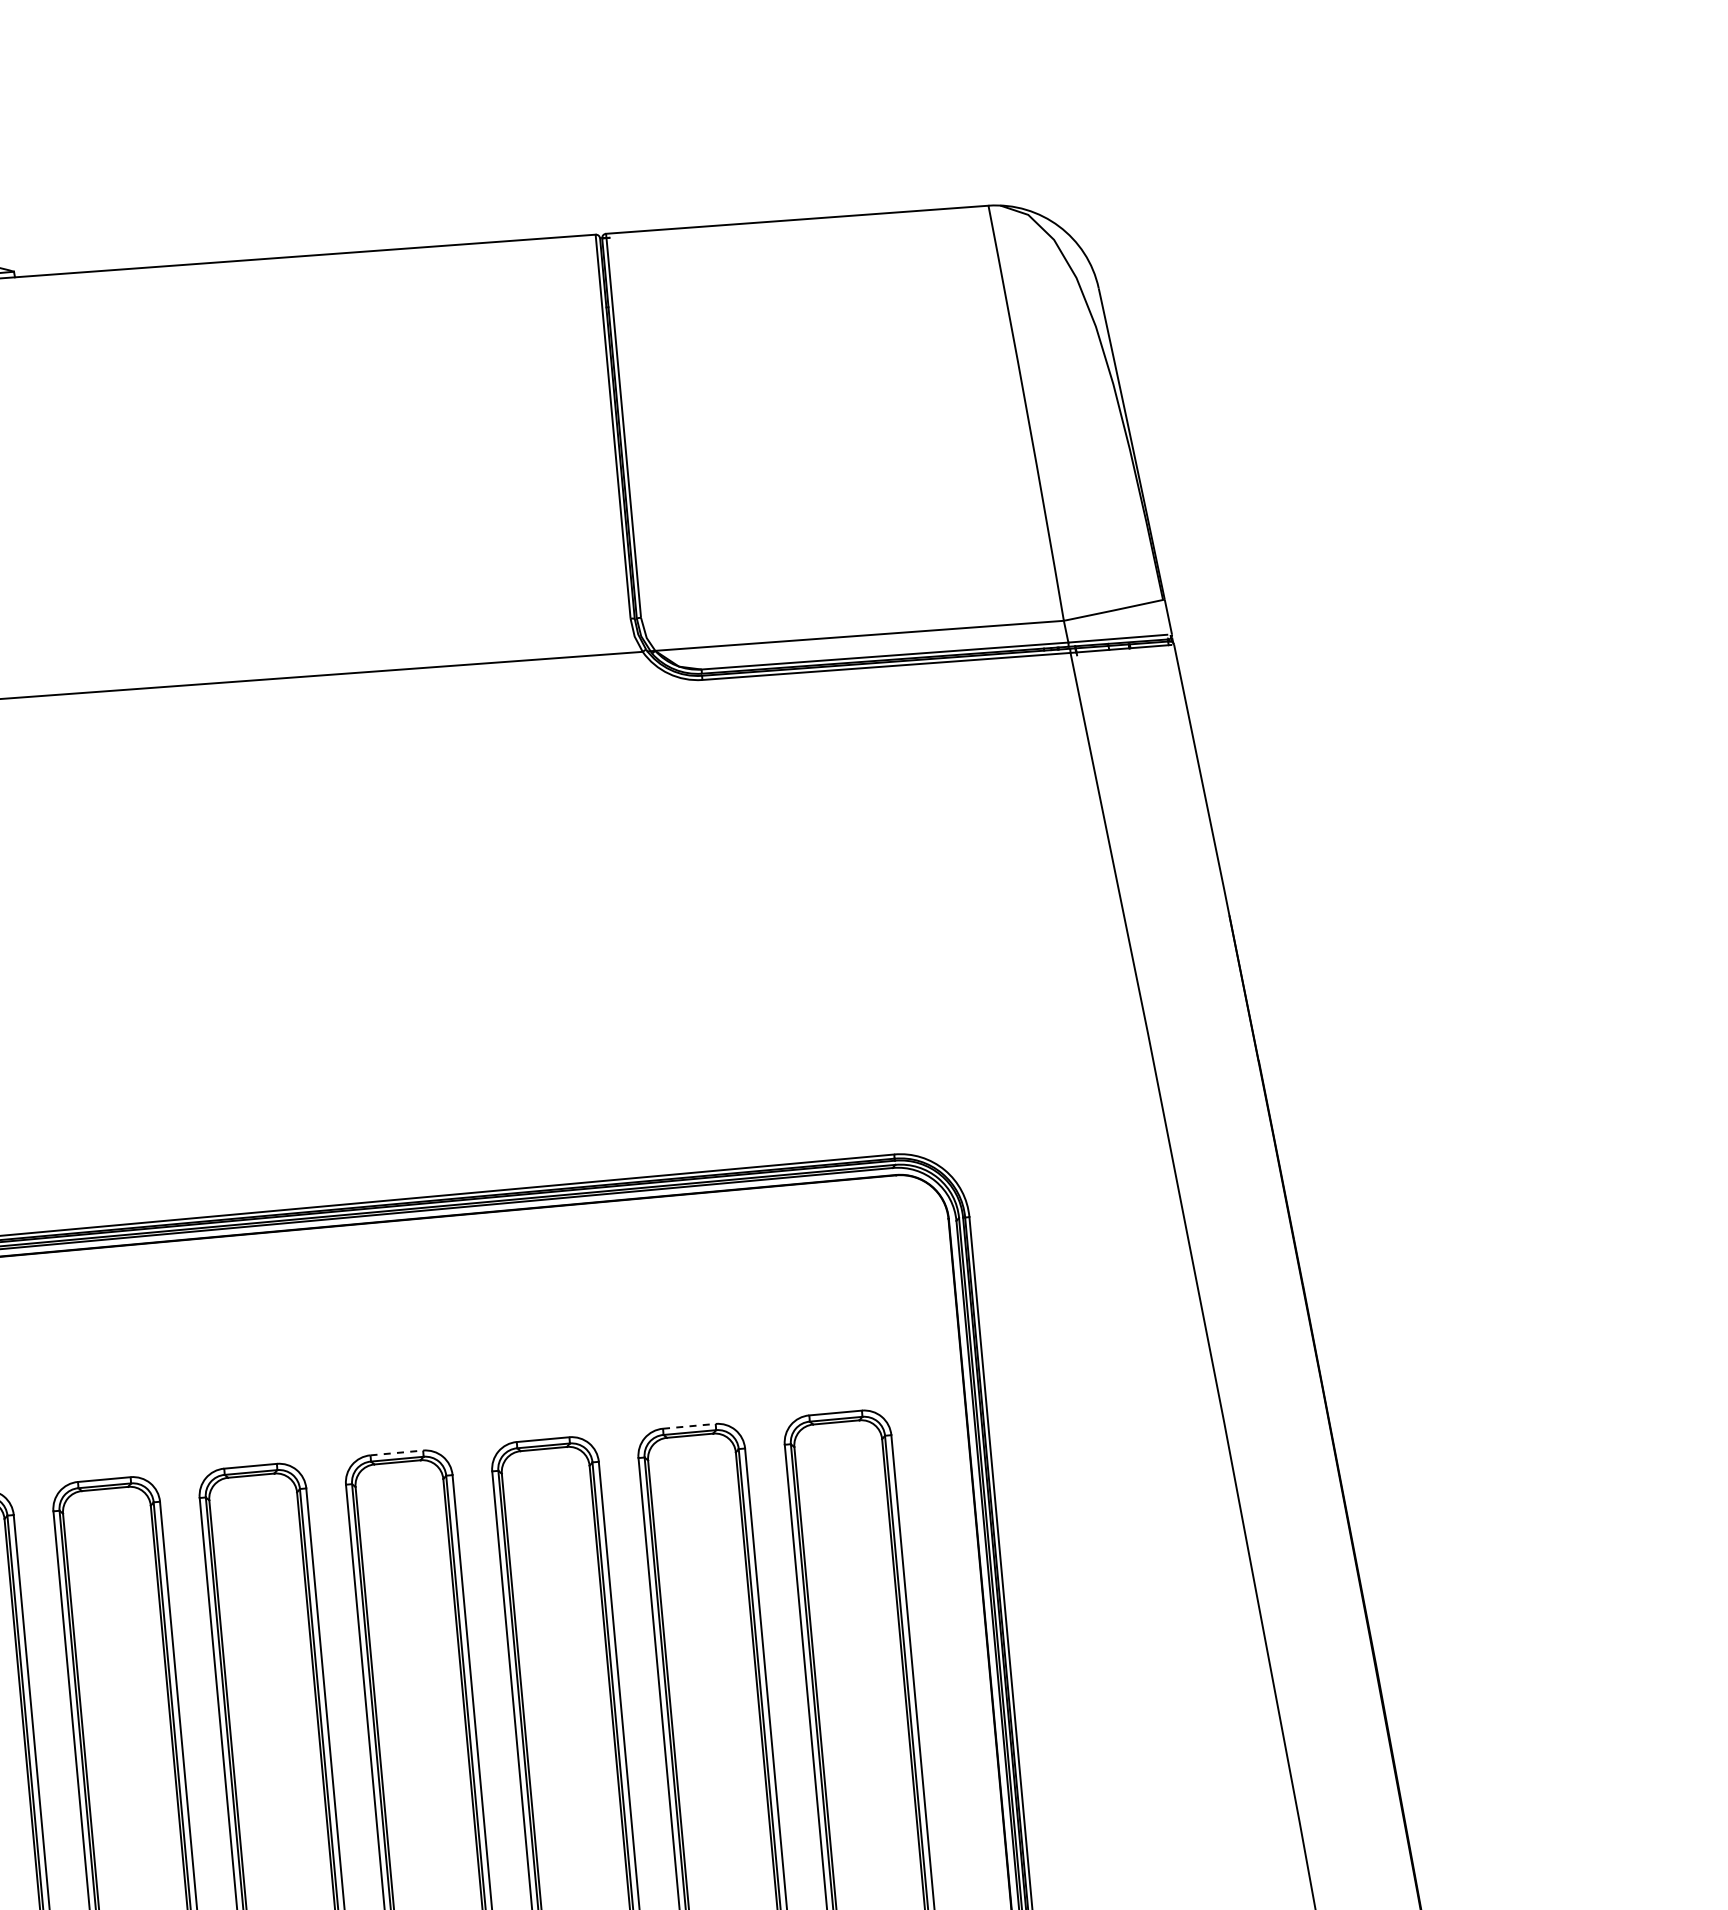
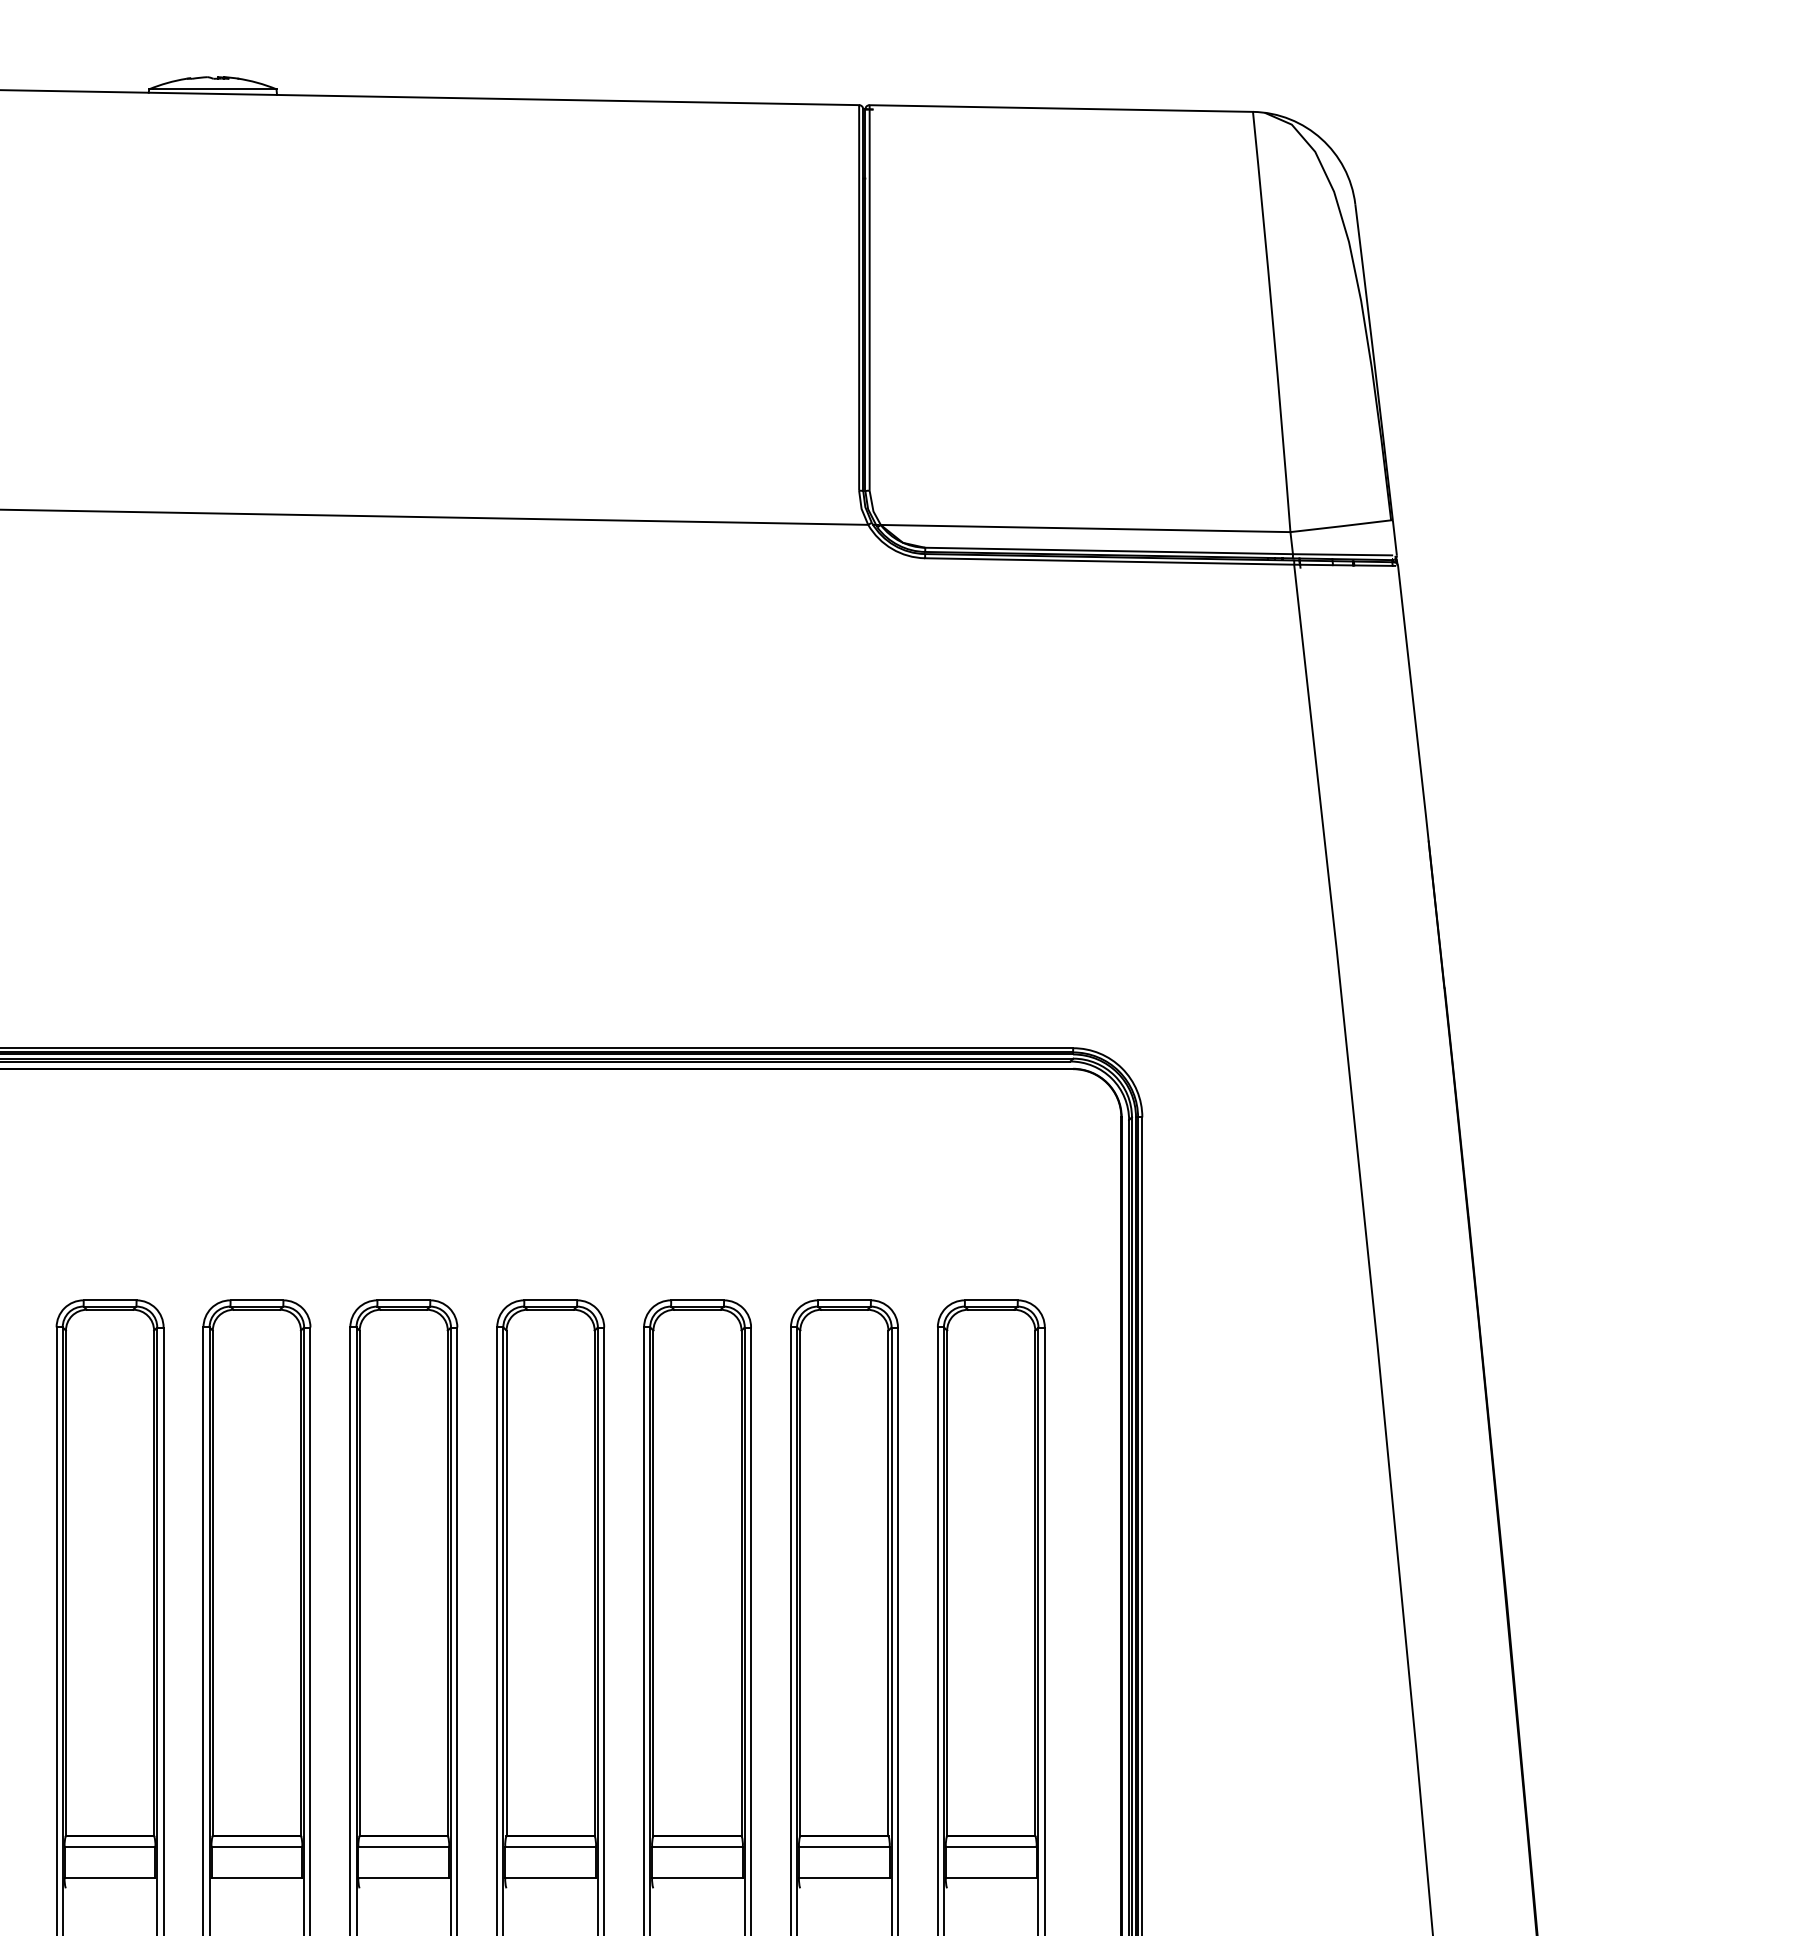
line: (689, 1426) -> (844, 1300), dashed -> solid
line: (397, 1453) -> (551, 1300), dashed -> solid

